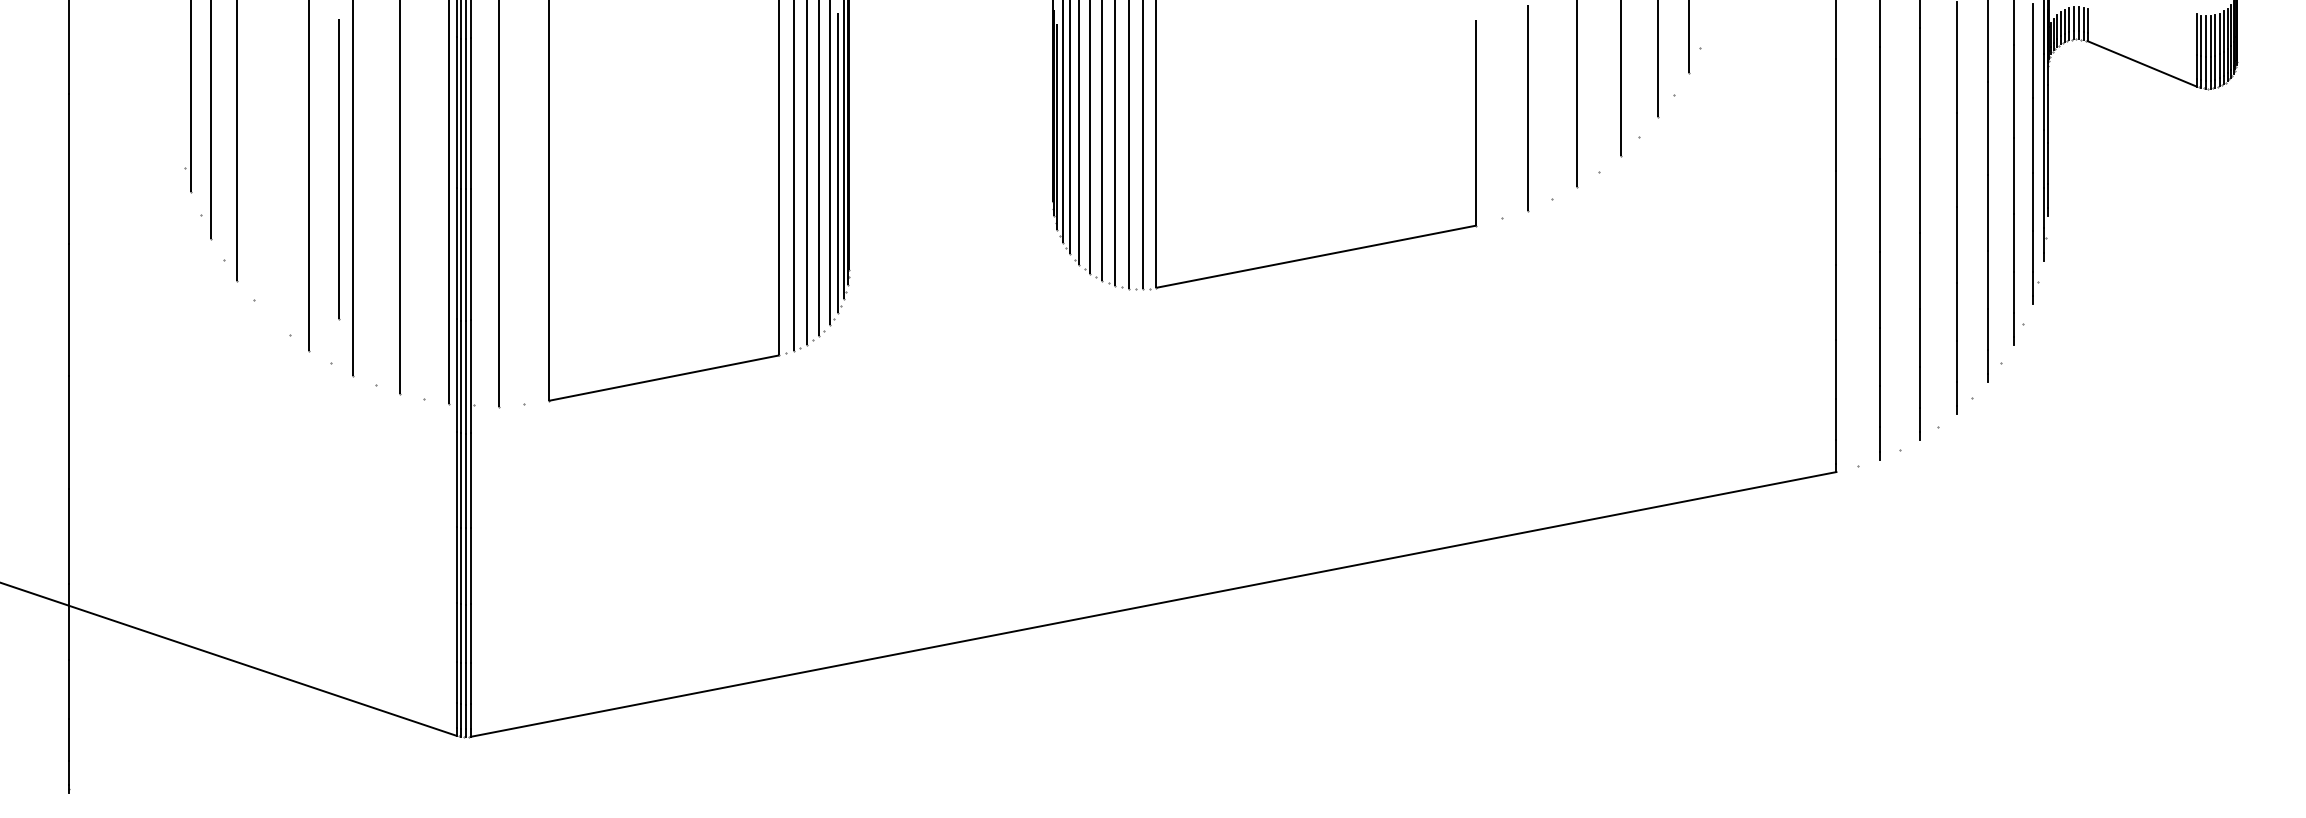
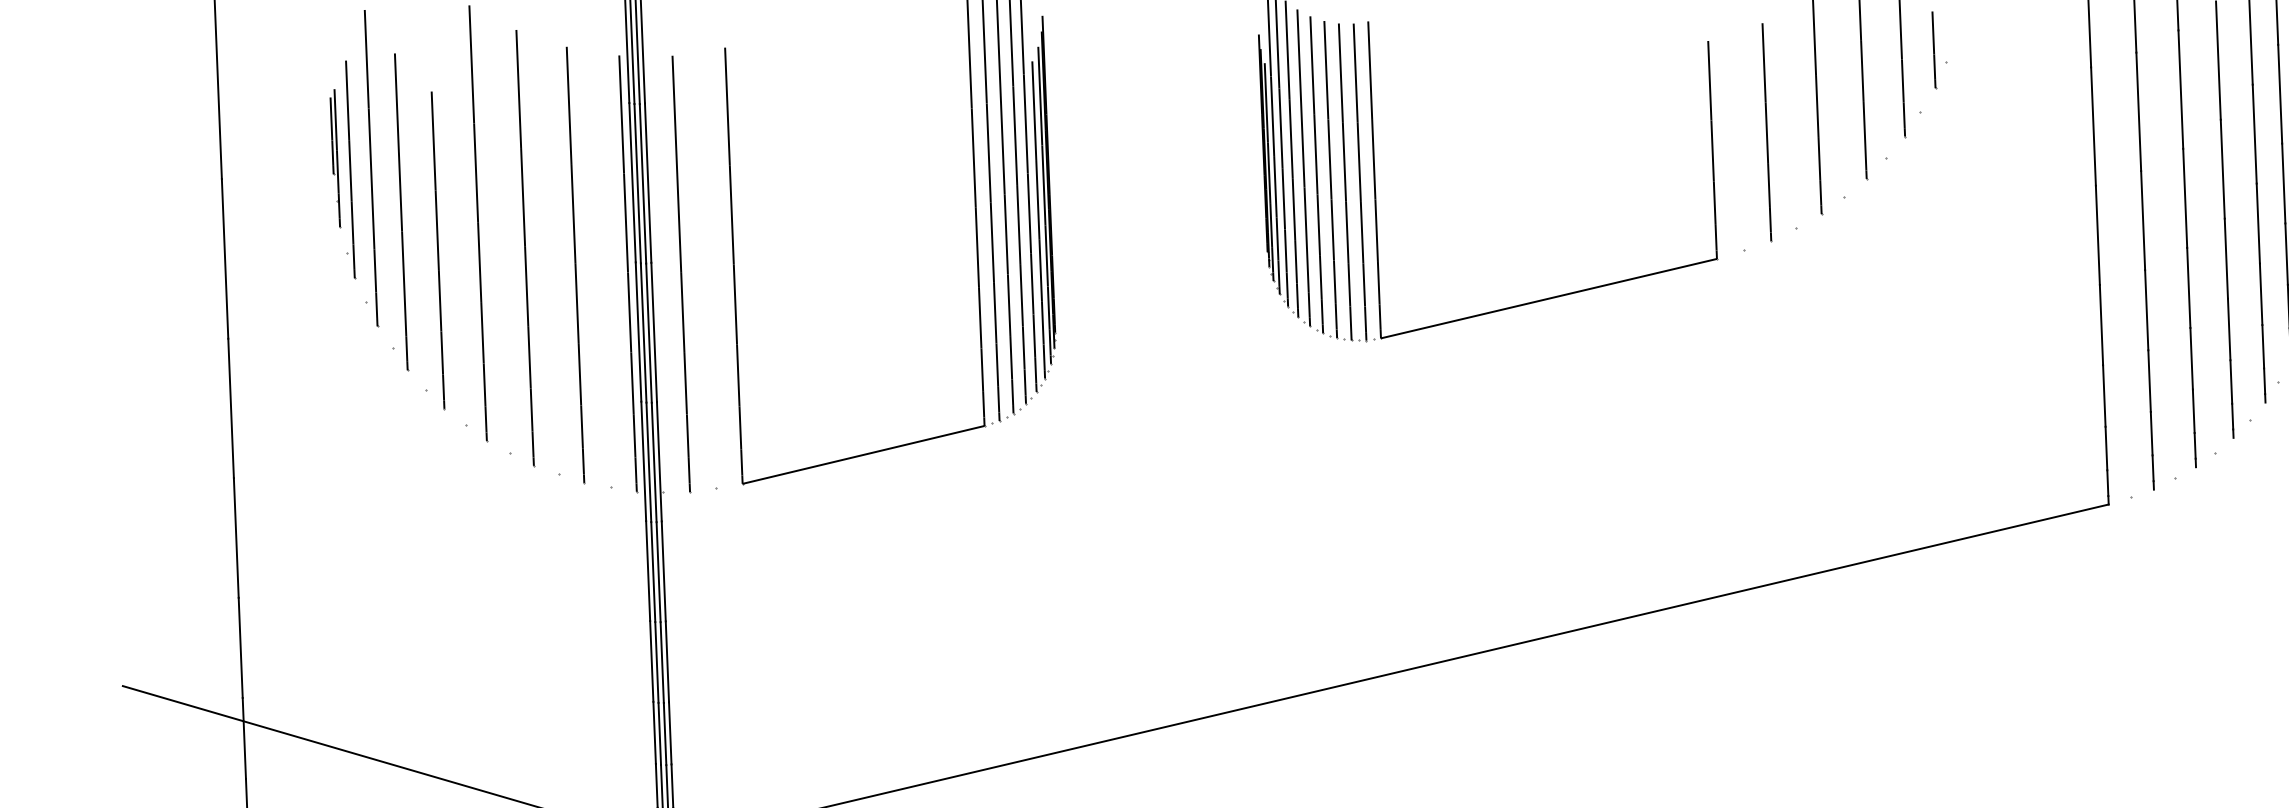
part: (177, 79) -> (335, 159), added
line: (339, 169) -> (439, 250), moved

